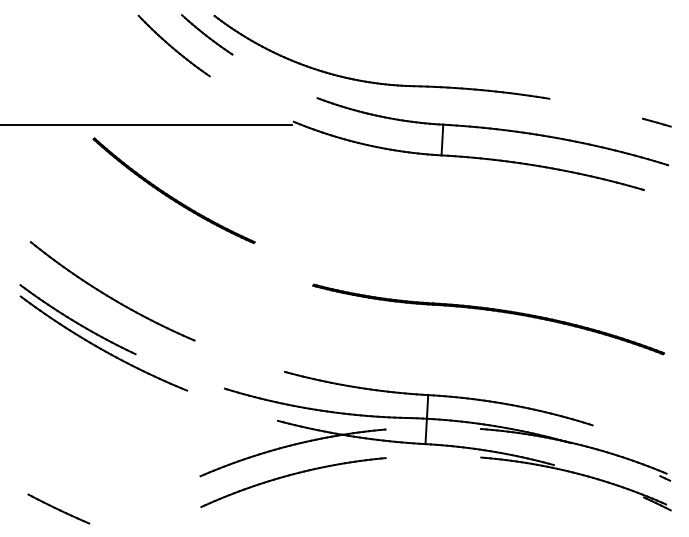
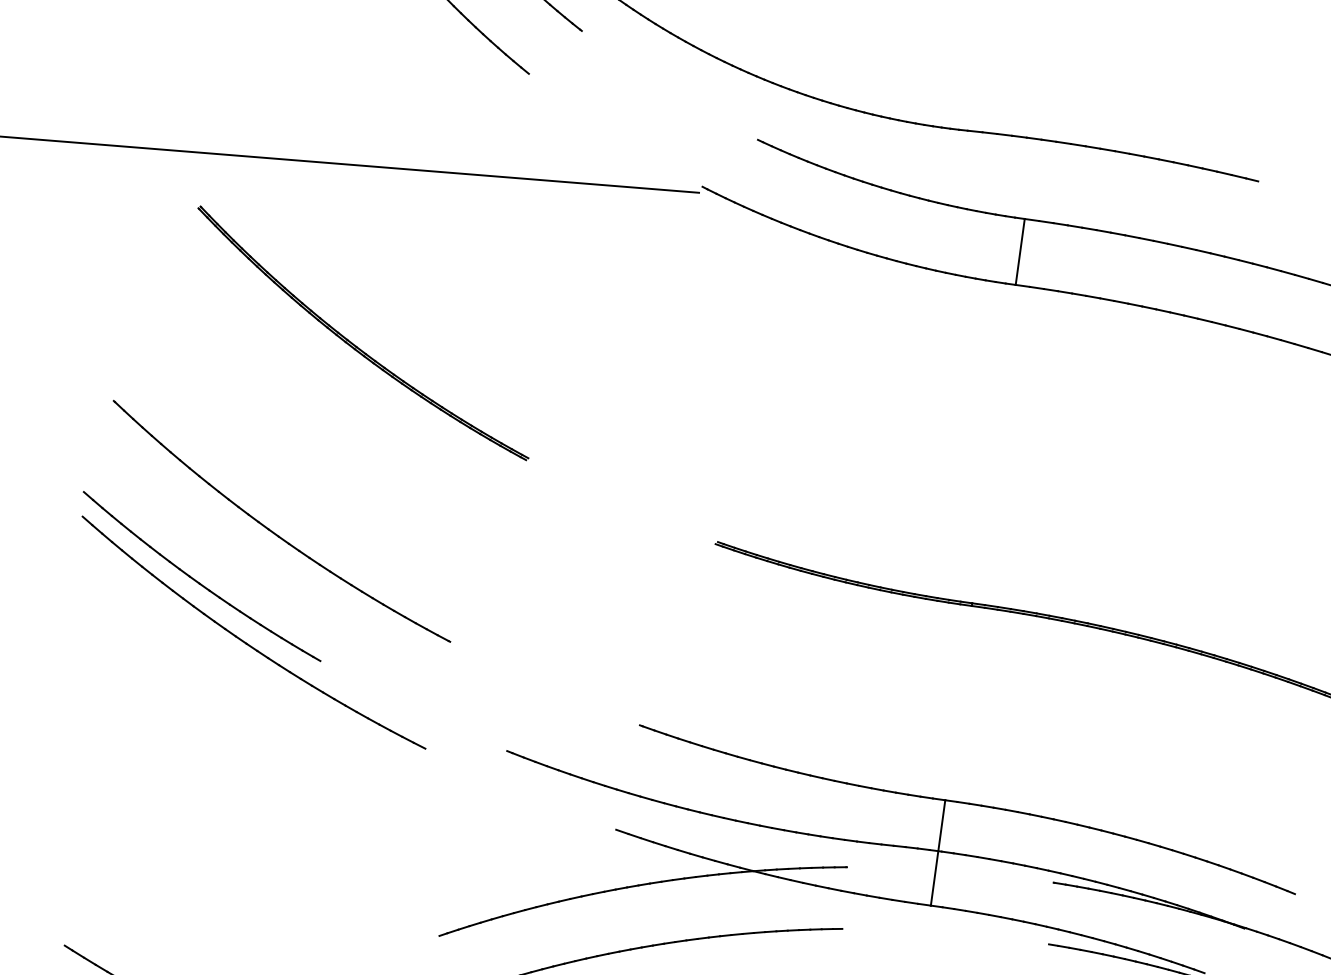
part: (173, 190) -> (361, 332), moved

